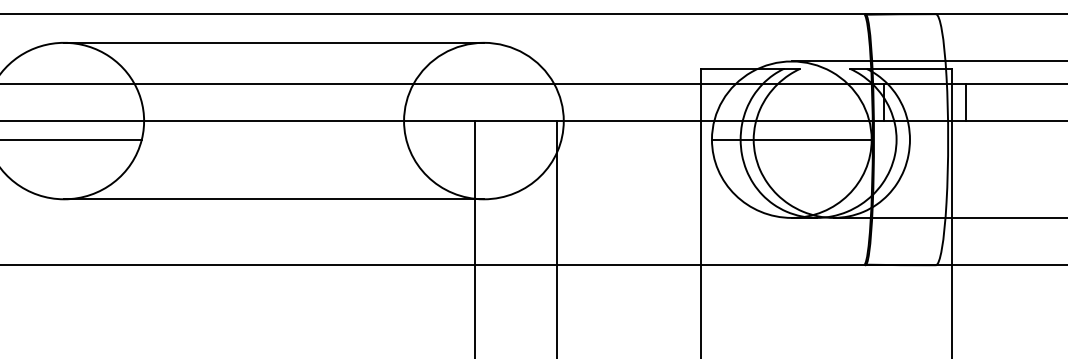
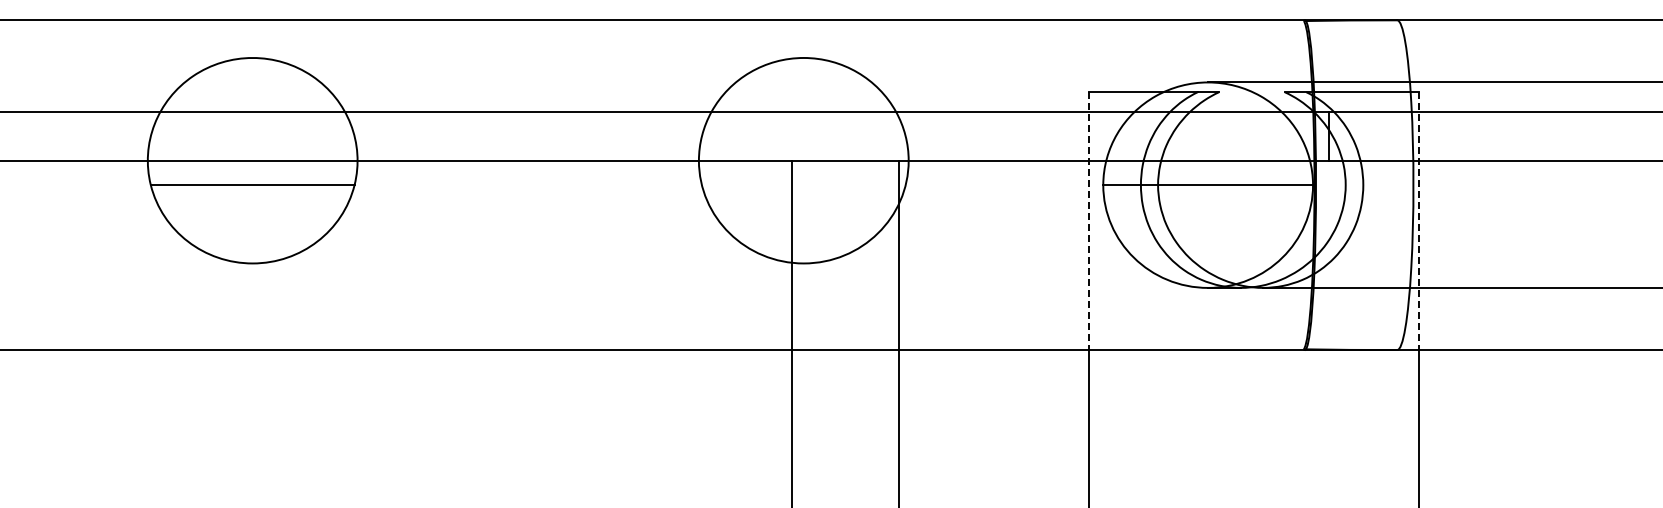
line: (273, 43) -> (527, 58), removed
line: (965, 101) -> (1436, 135), removed
line: (701, 167) -> (1089, 221), solid -> dashed
line: (952, 167) -> (1418, 221), solid -> dashed
line: (273, 199) -> (527, 263), removed

